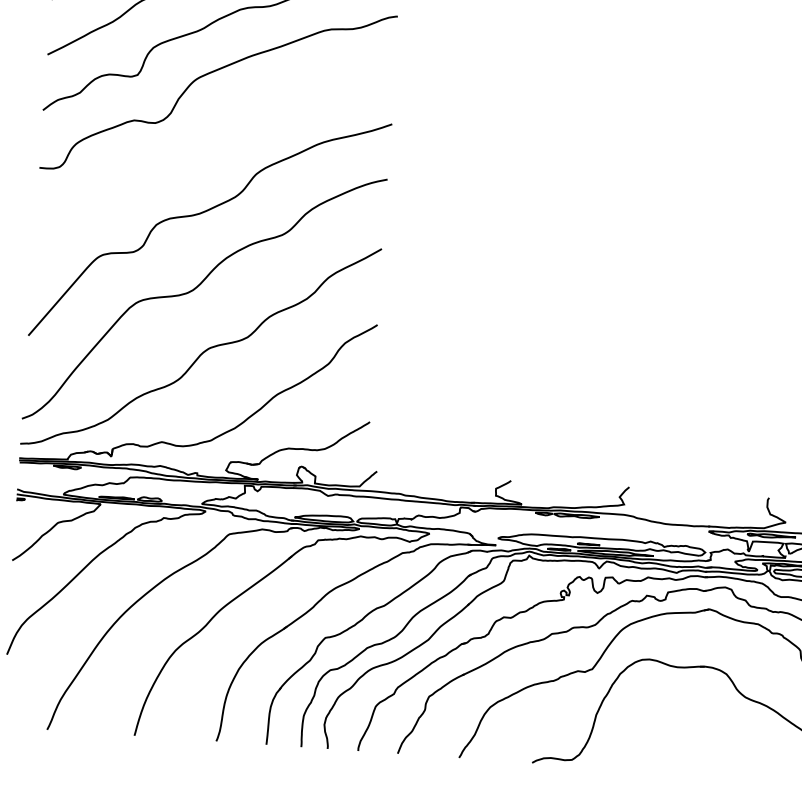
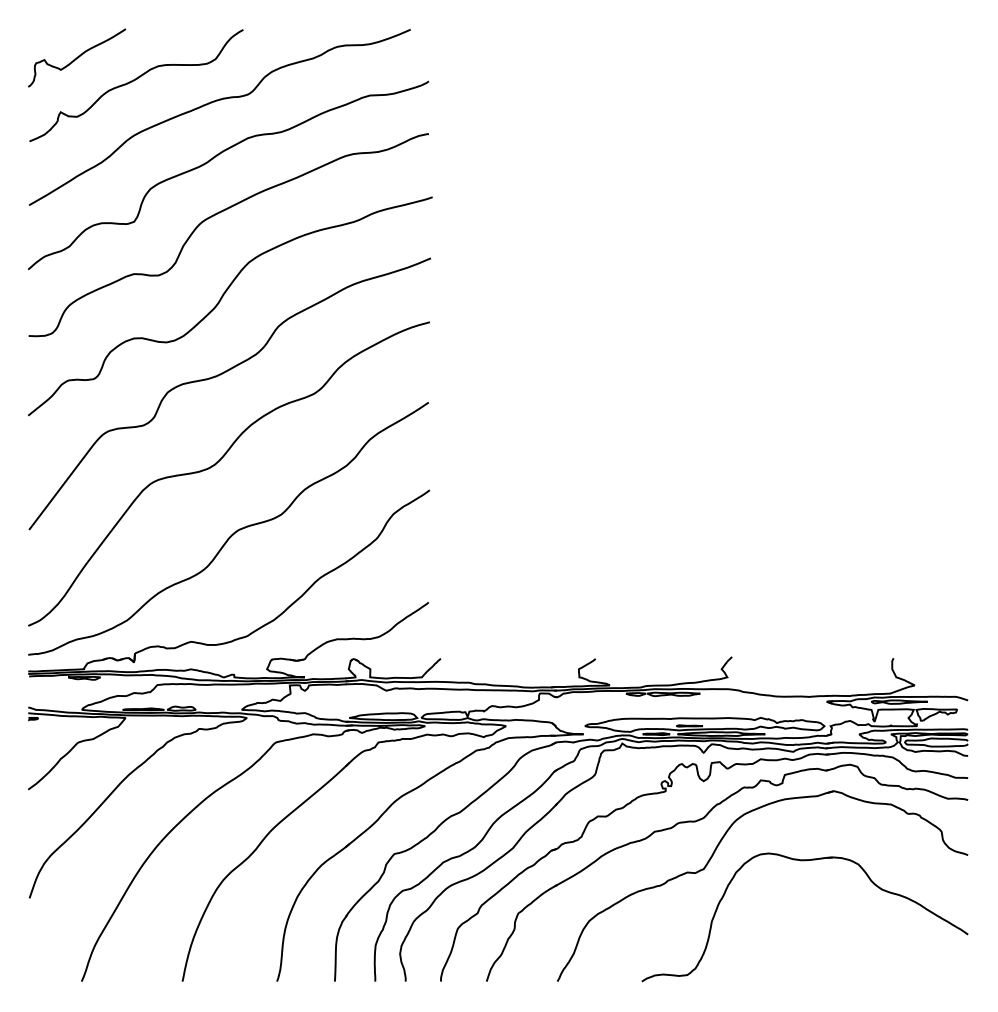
curve: (208, 148) -> (221, 300), added

